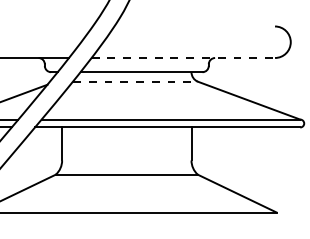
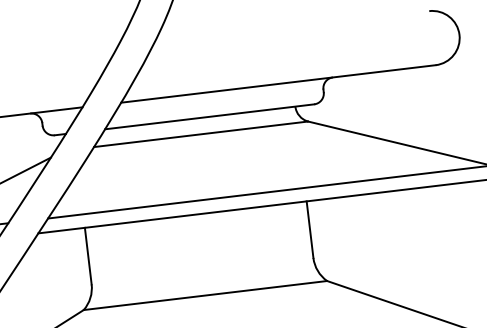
line: (183, 58) -> (278, 84), dashed -> solid
line: (135, 81) -> (201, 133), dashed -> solid

